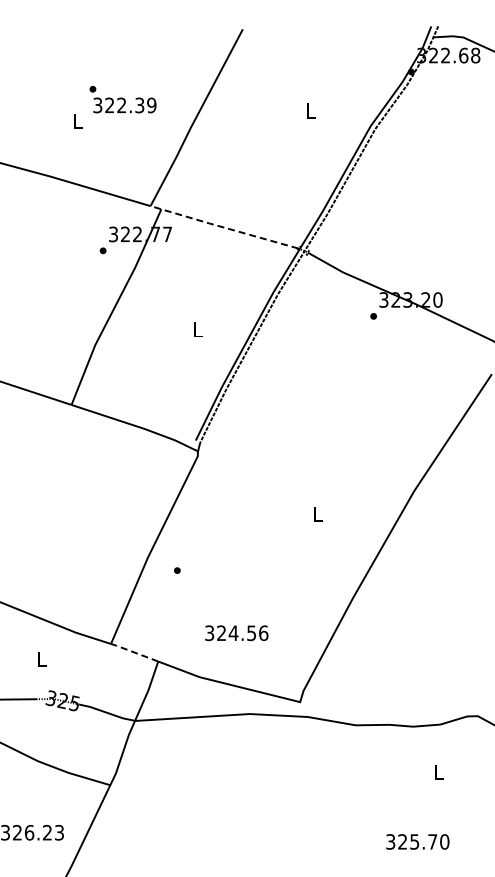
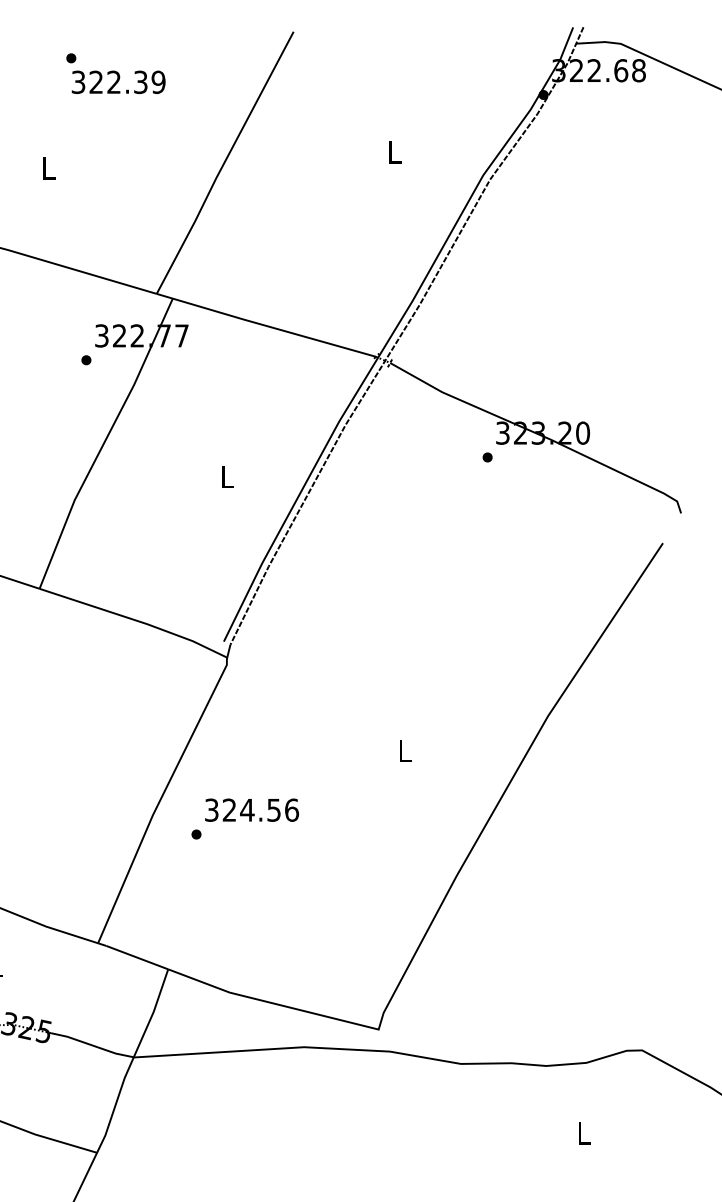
text: (122, 99) -> (115, 73), moved
line: (222, 227) -> (263, 325), dashed -> solid
text: (236, 633) -> (251, 810), moved
line: (136, 653) -> (135, 957), dashed -> solid

